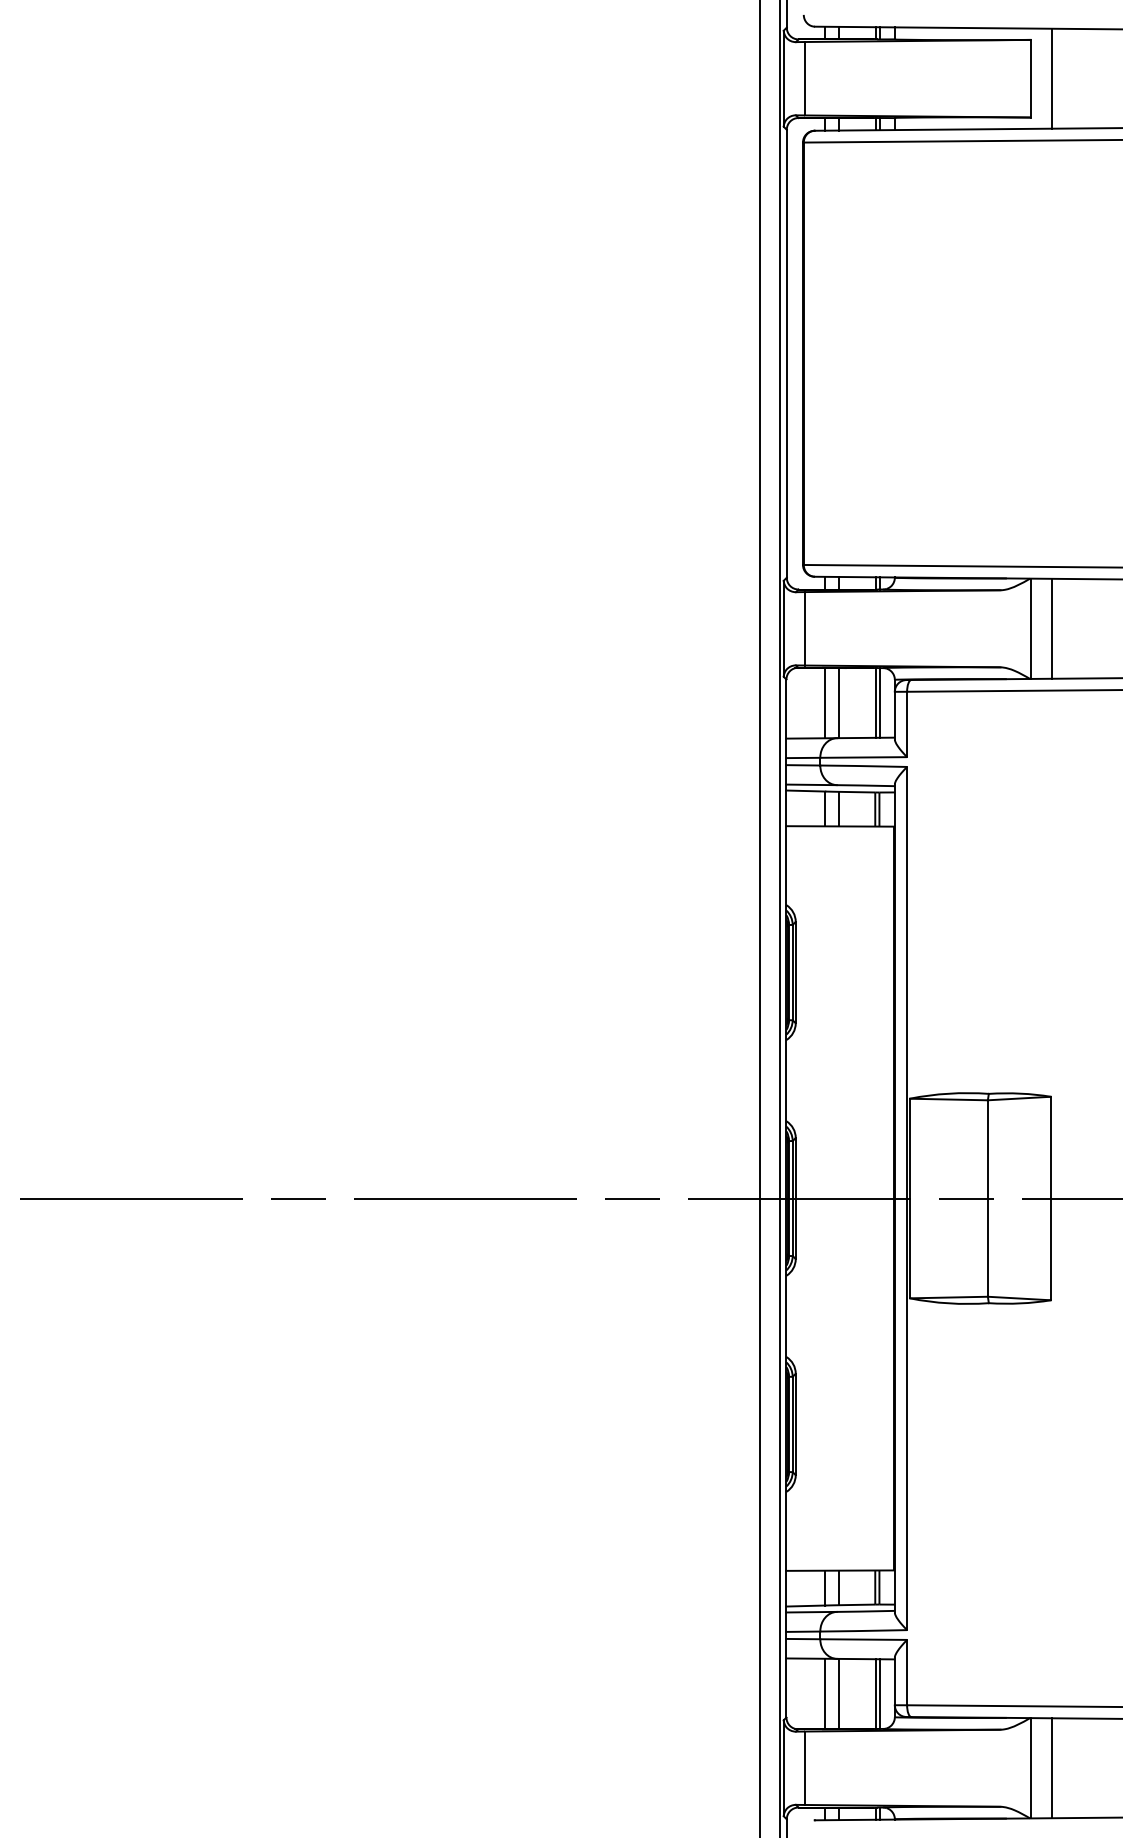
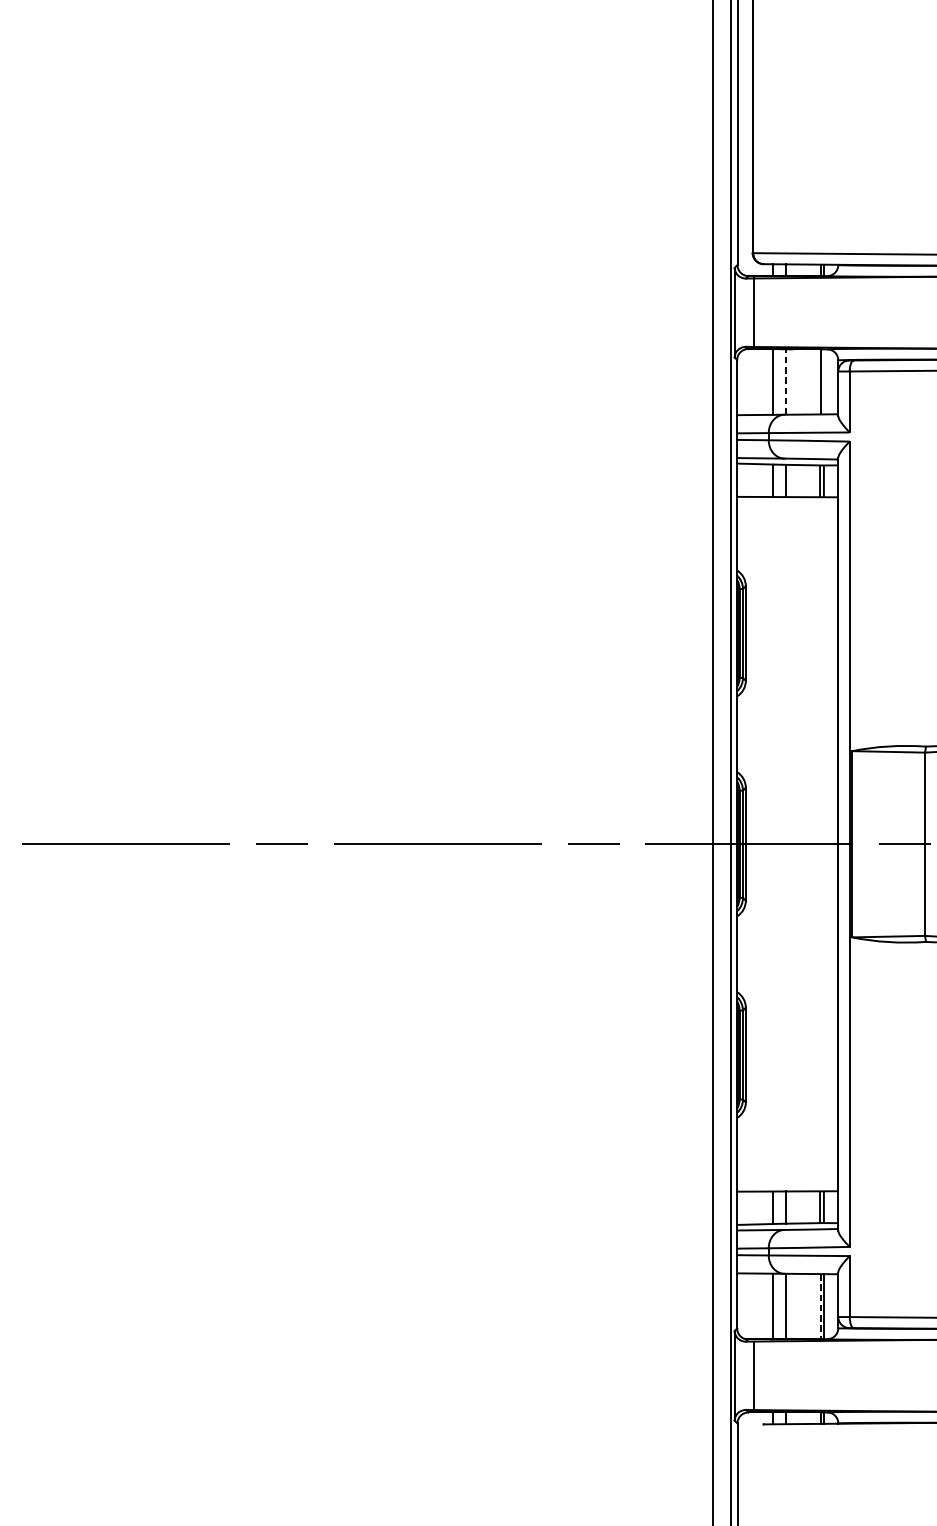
line: (838, 702) -> (785, 381), solid -> dashed
line: (879, 702) -> (823, 381), removed
line: (875, 1694) -> (820, 1307), solid -> dashed

